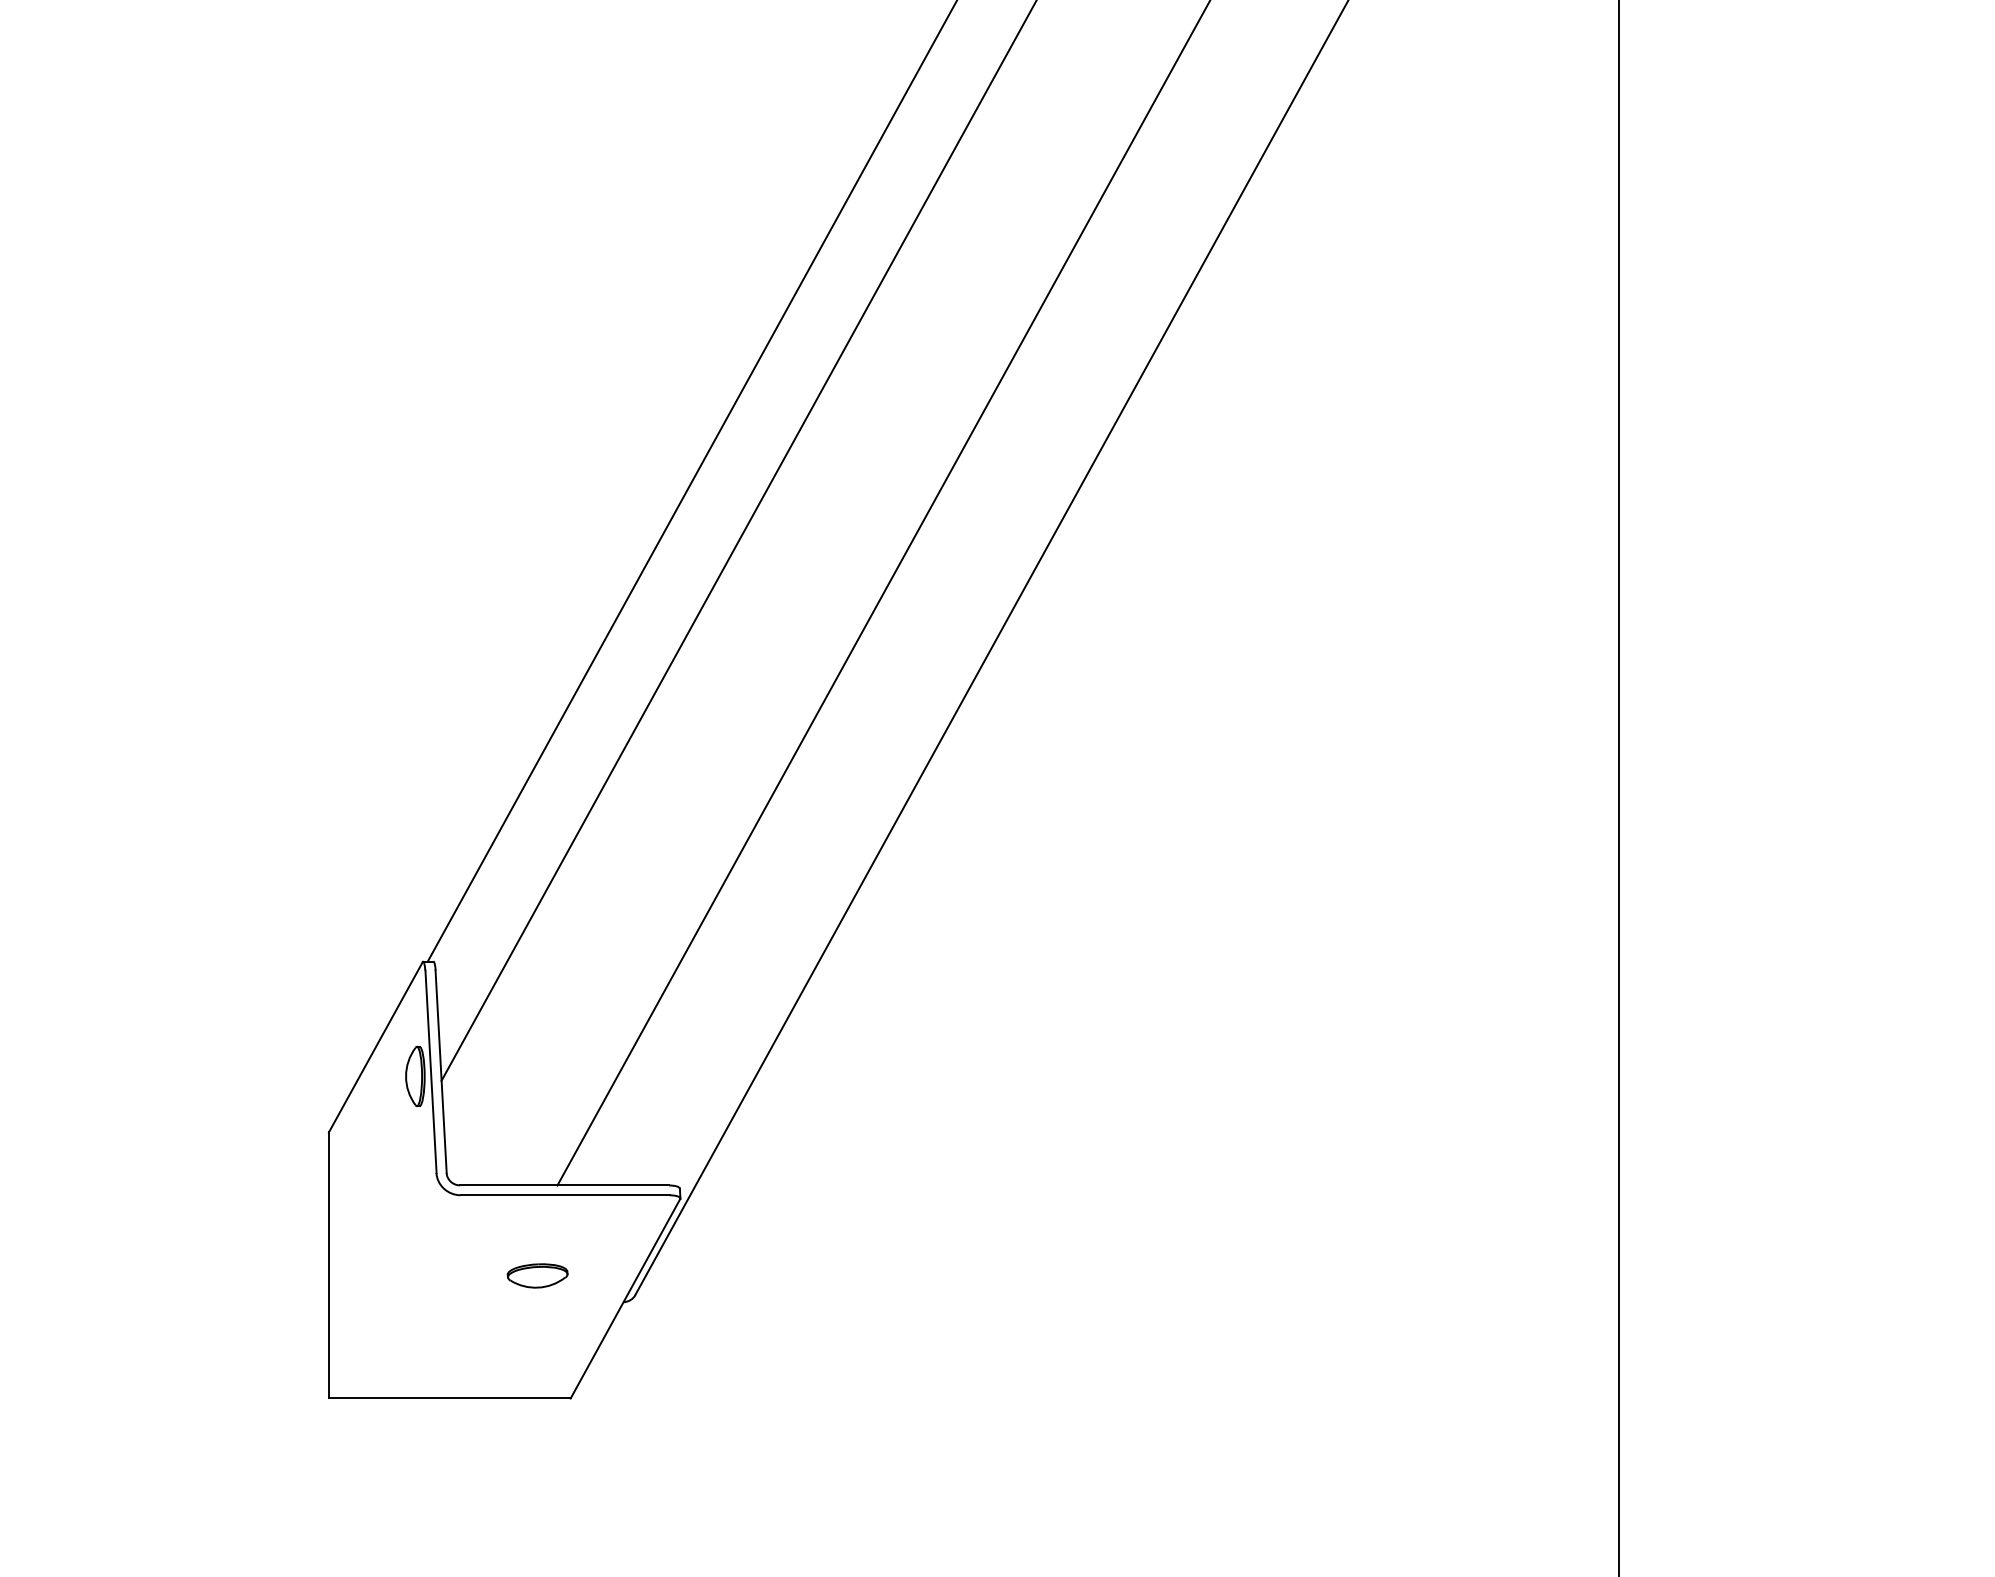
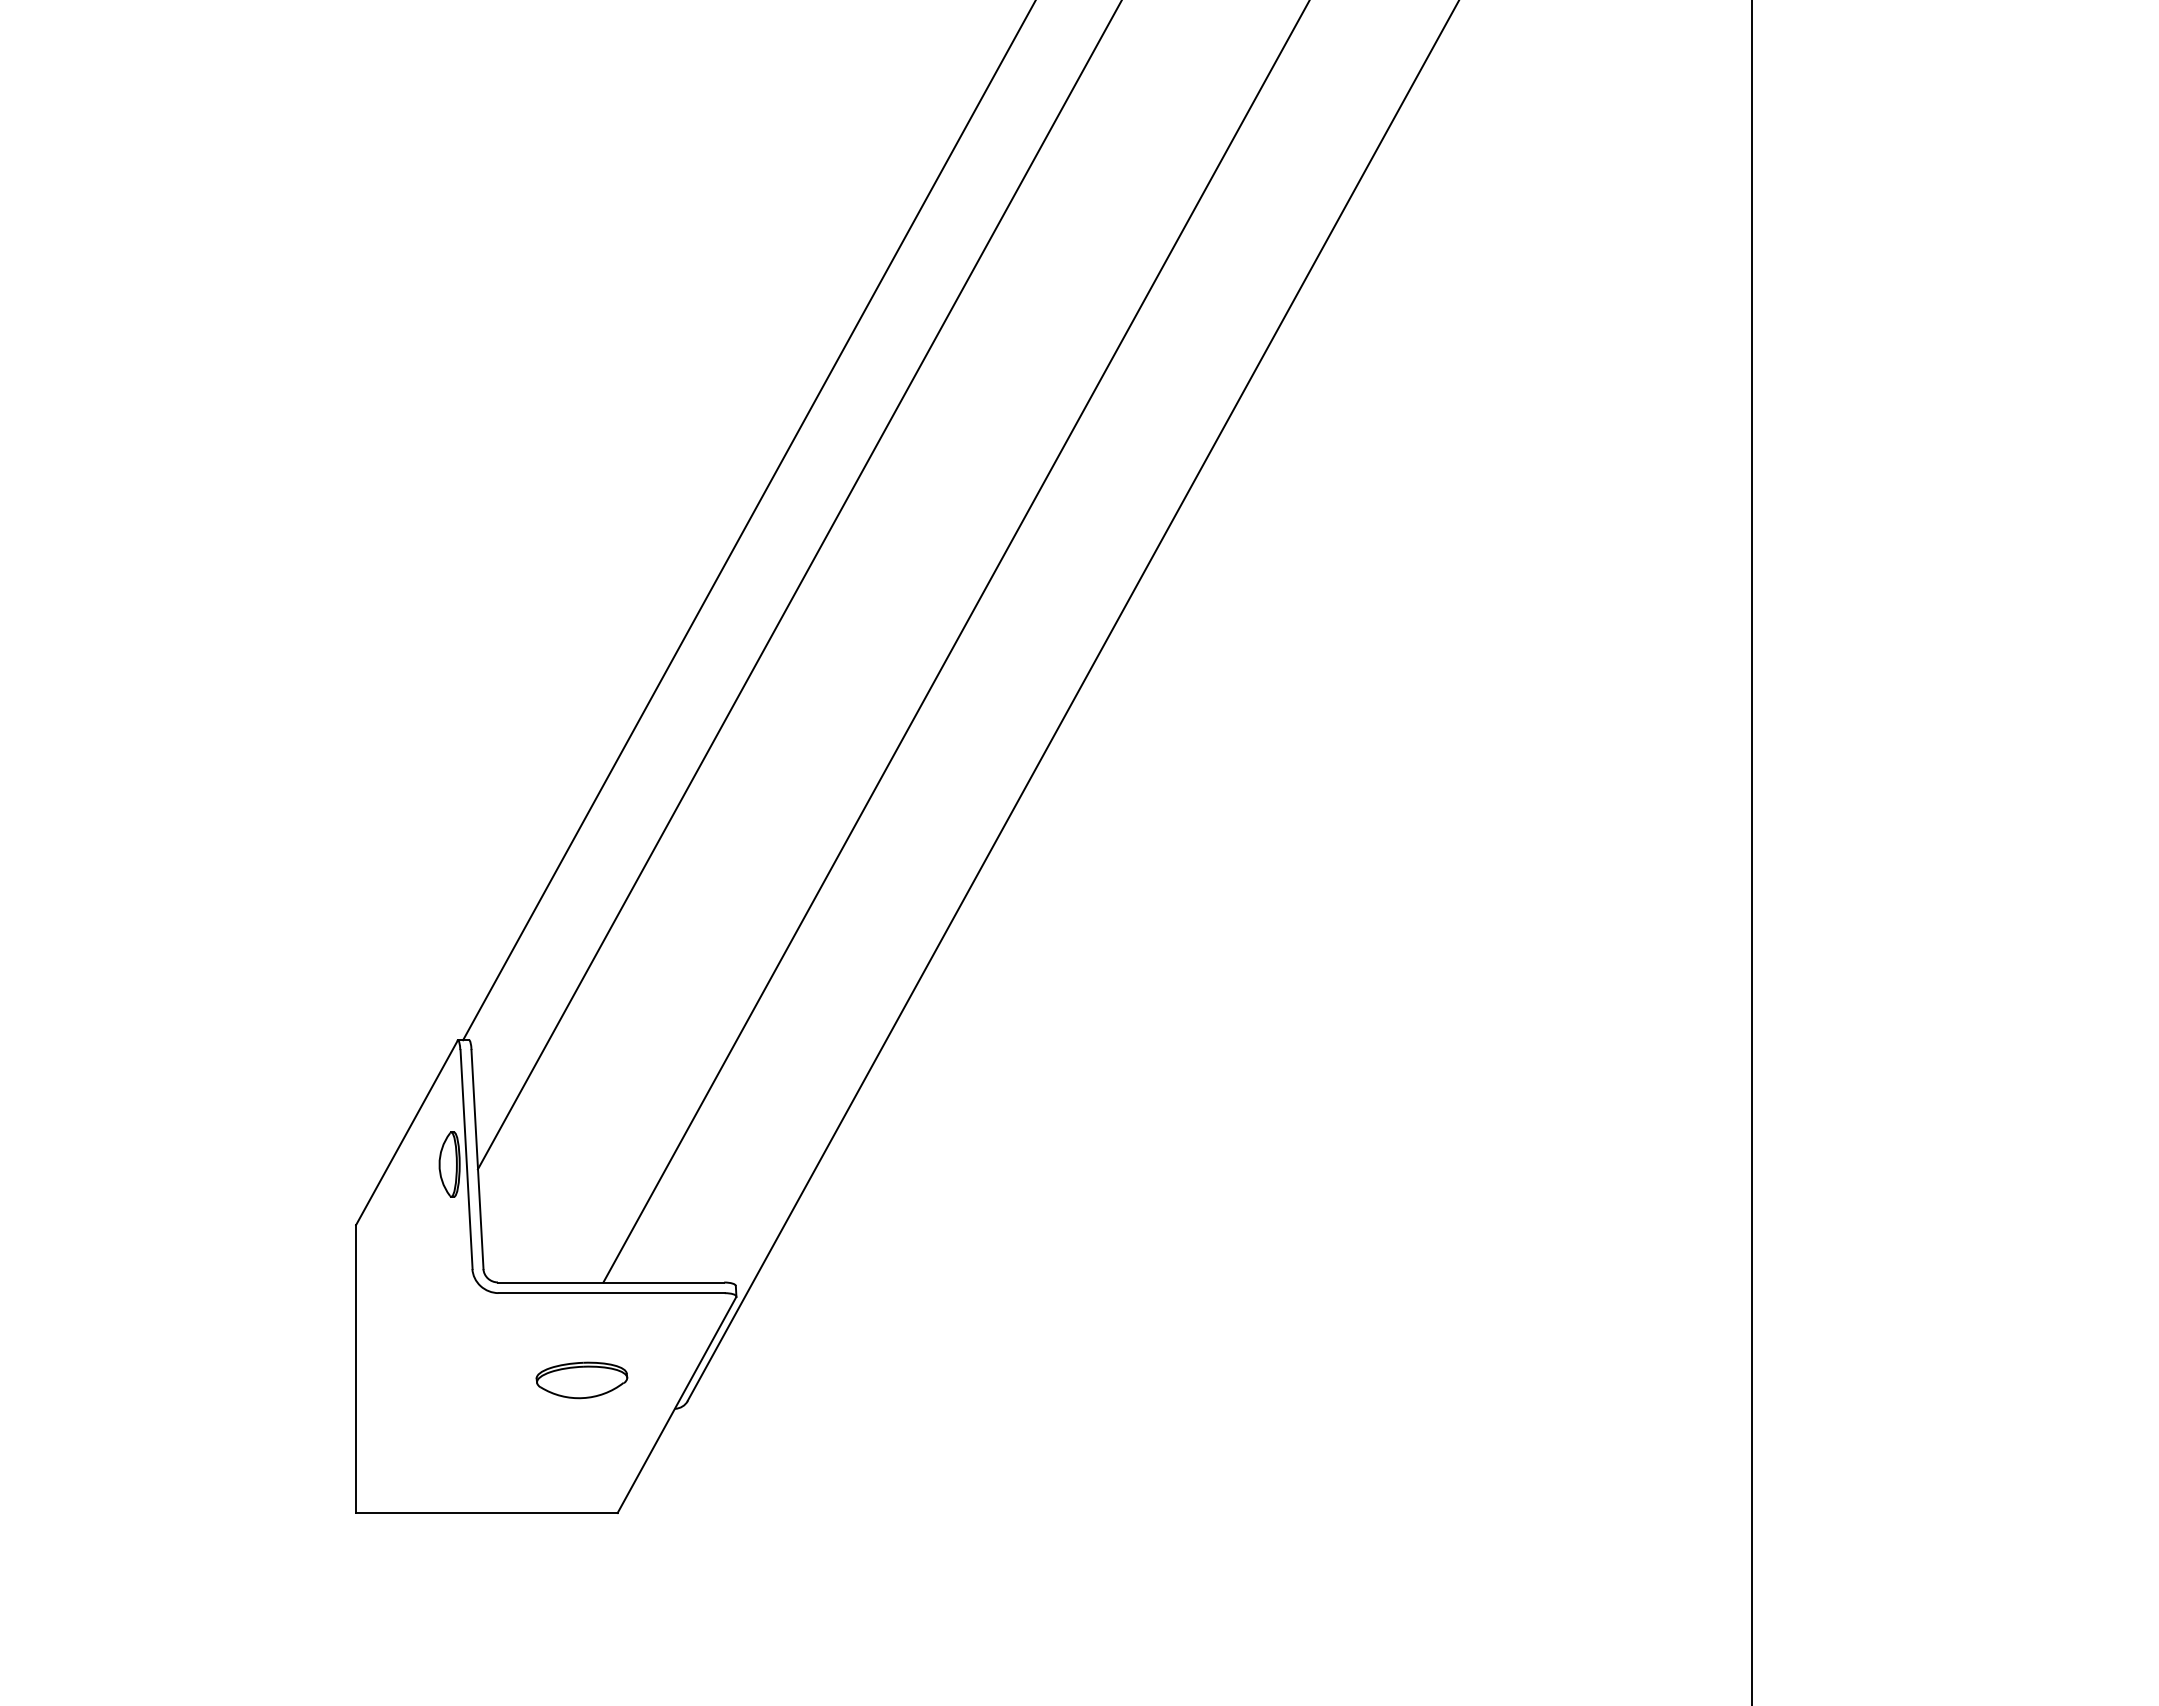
part: (537, 1276) -> (581, 1380), size x1.4

